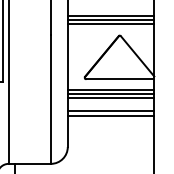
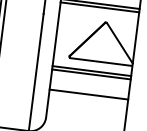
line: (110, 23) -> (99, 10), removed
line: (110, 97) -> (90, 77), removed
line: (110, 110) -> (89, 89), removed

